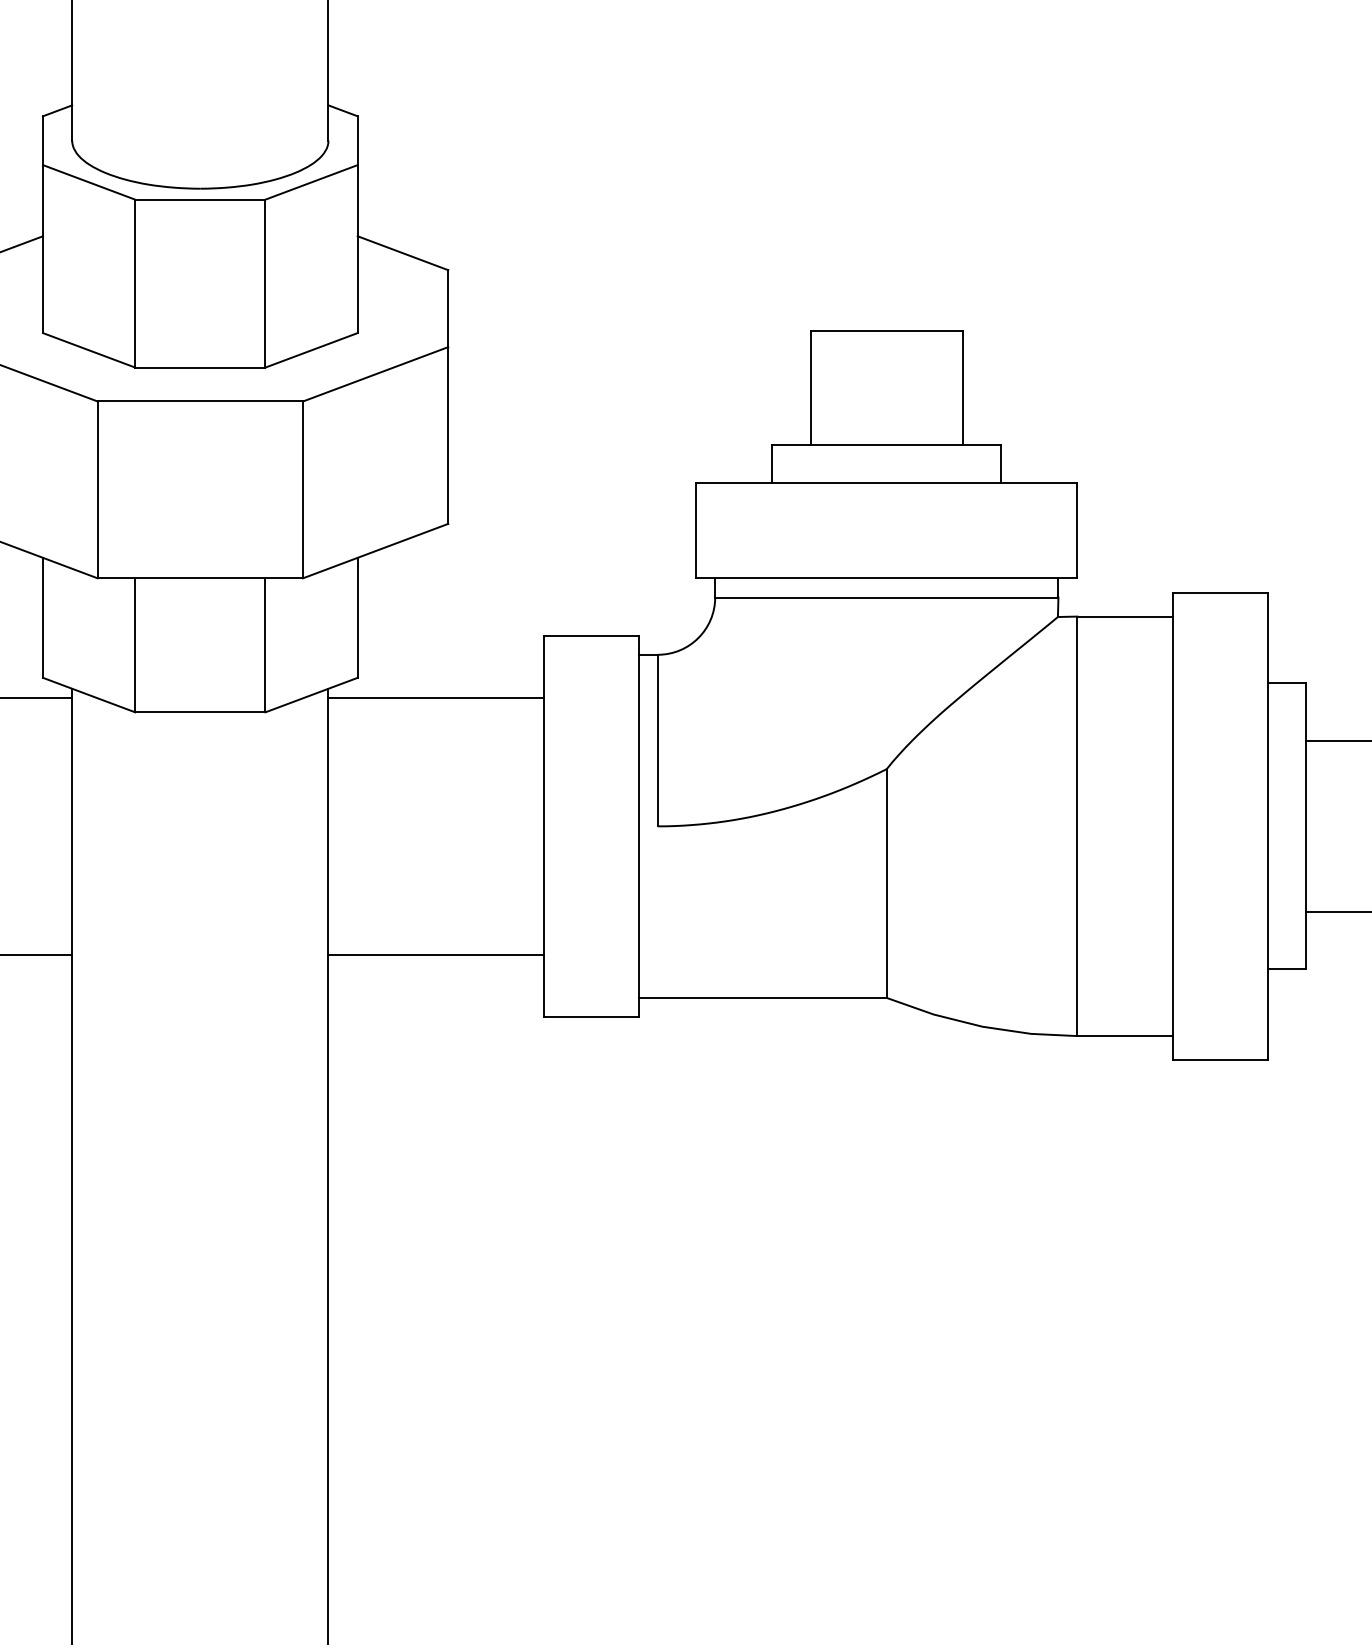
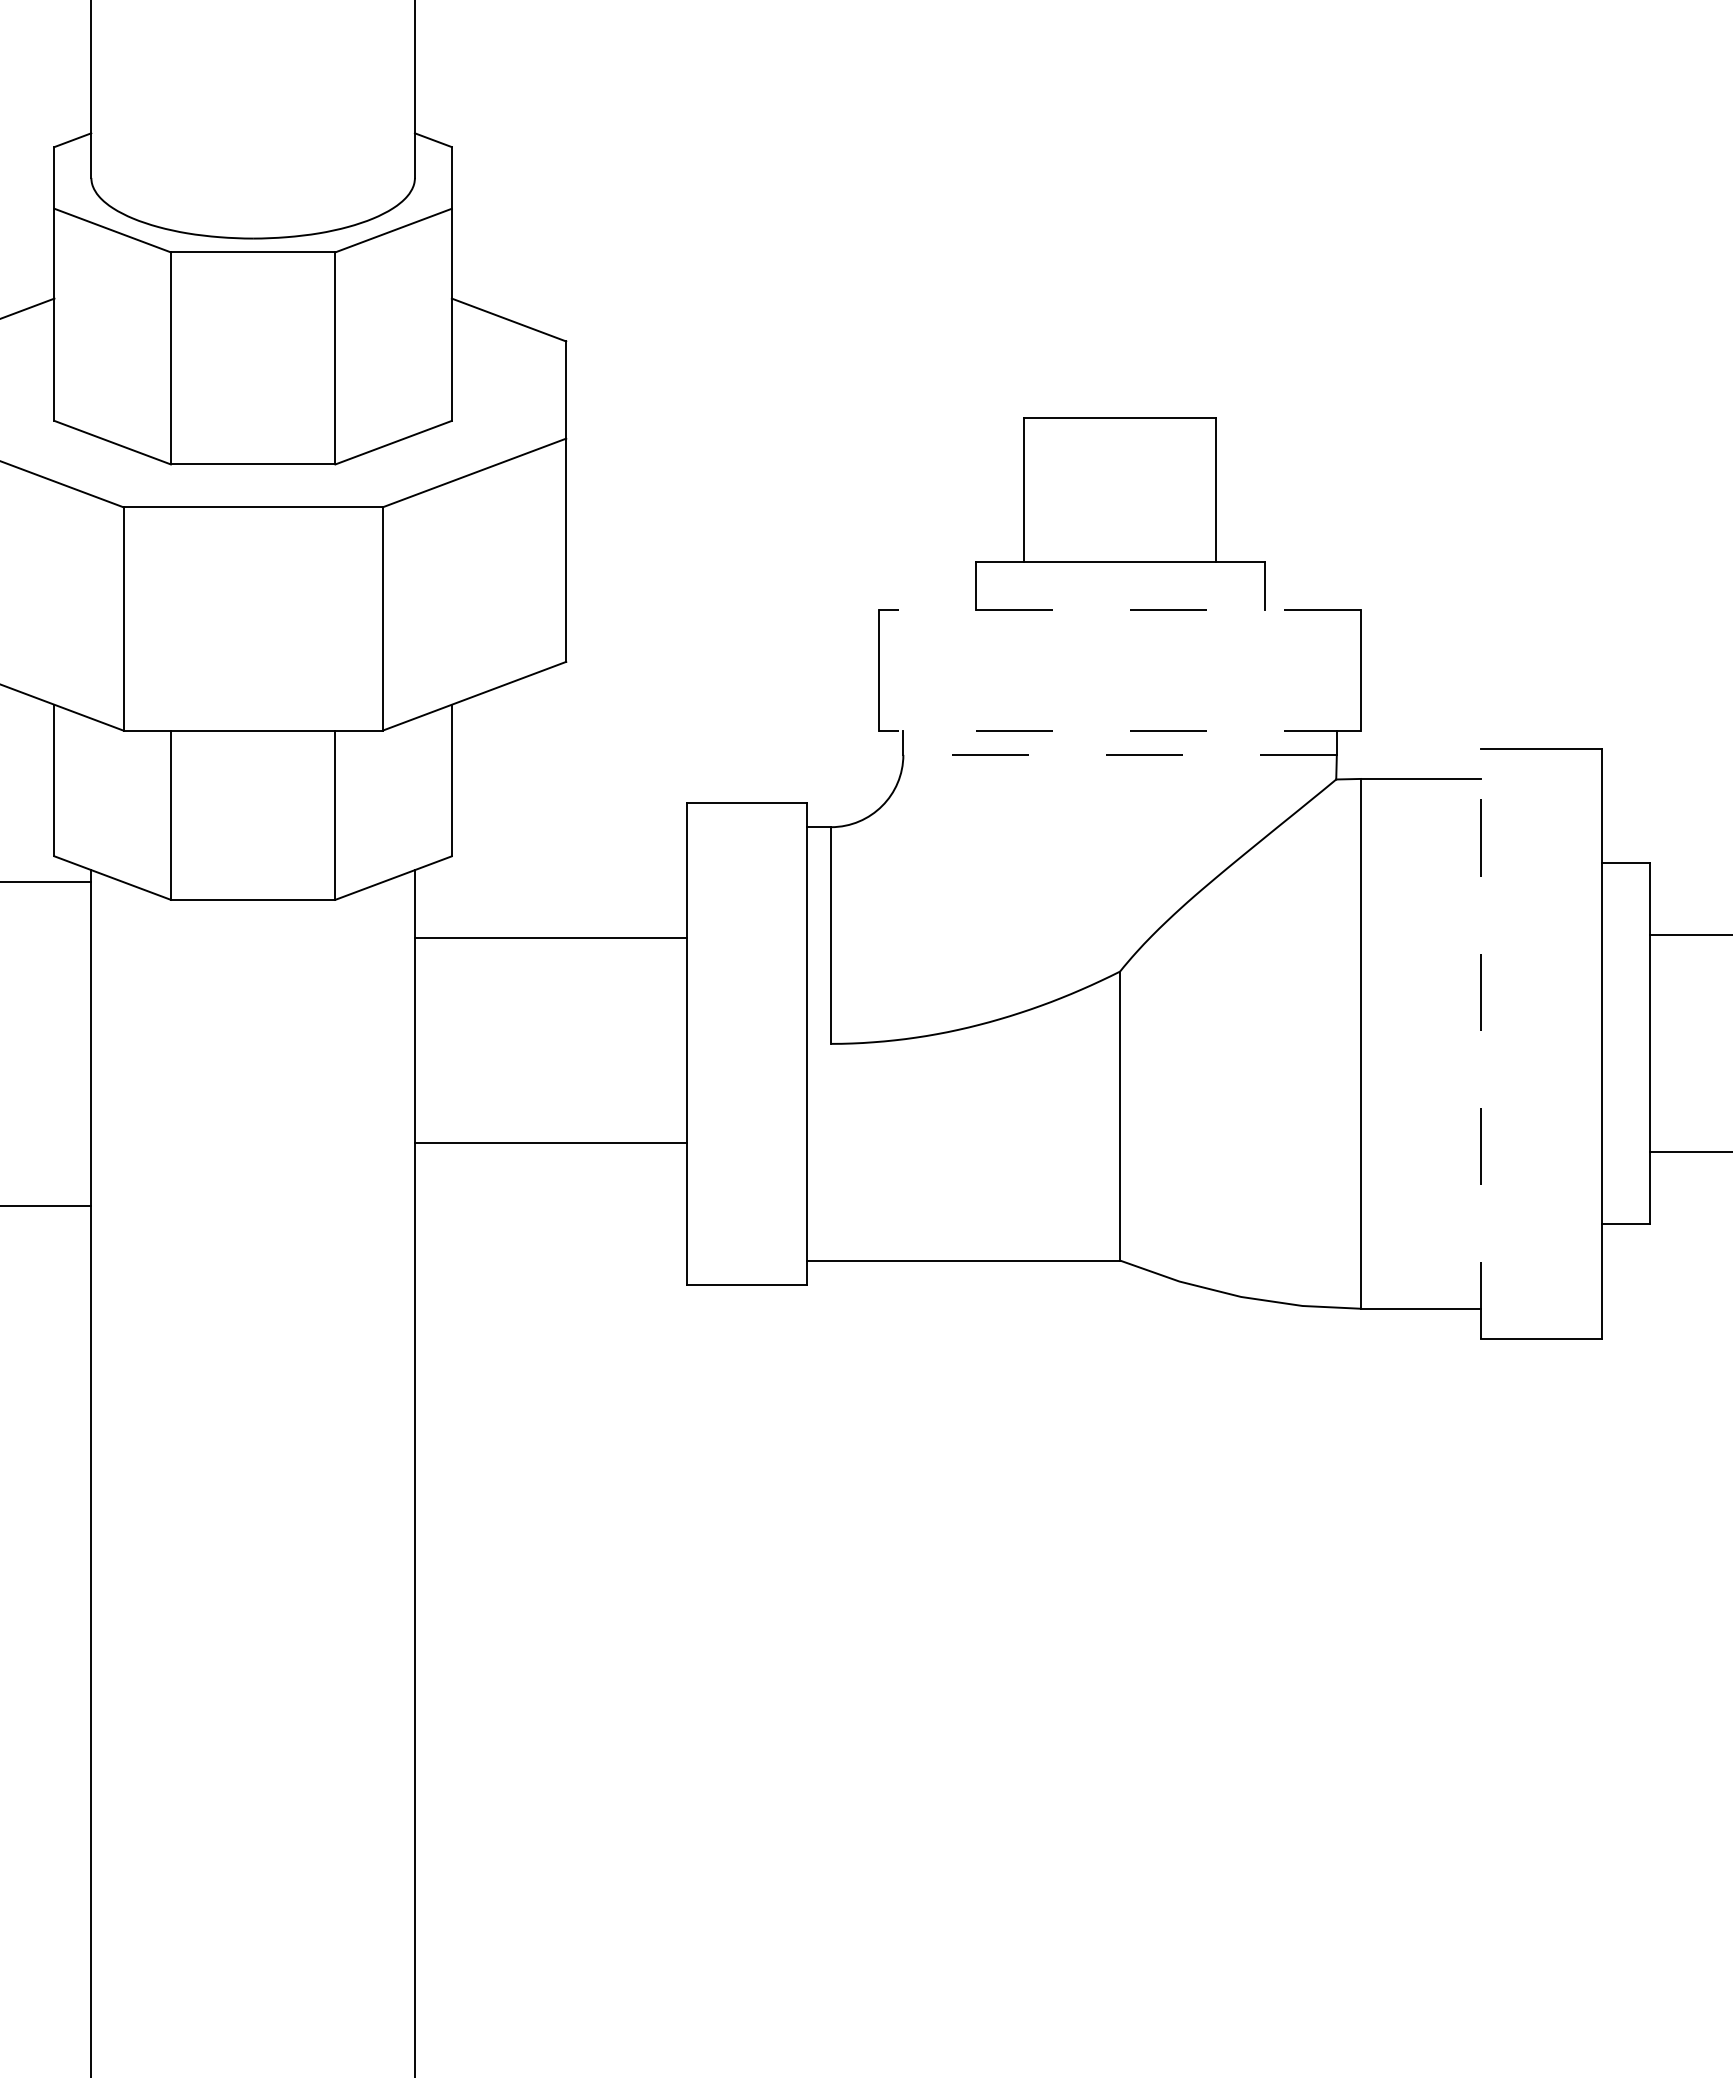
line: (887, 483) -> (1120, 610), solid -> dashed
line: (887, 578) -> (1120, 730), solid -> dashed
line: (887, 597) -> (1120, 754), solid -> dashed
line: (435, 698) -> (550, 938), moved
line: (1172, 826) -> (1481, 1043), solid -> dashed
line: (435, 954) -> (550, 1142), moved

